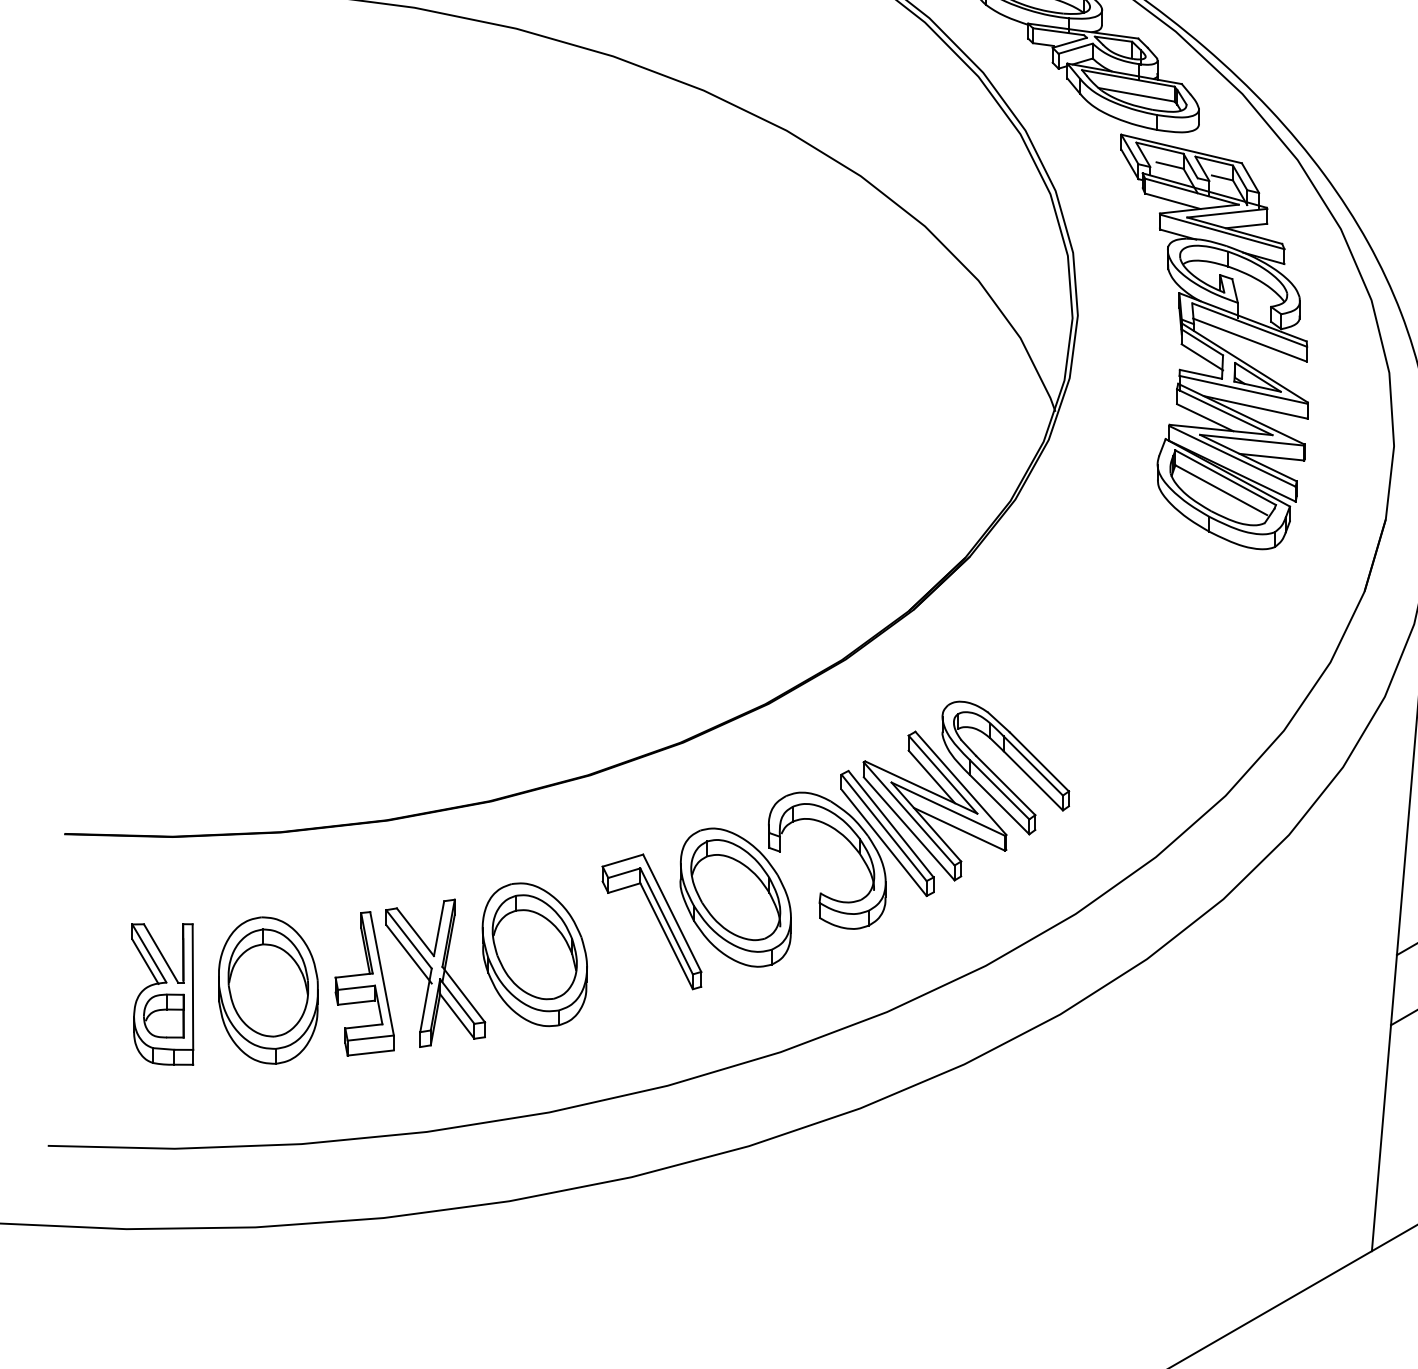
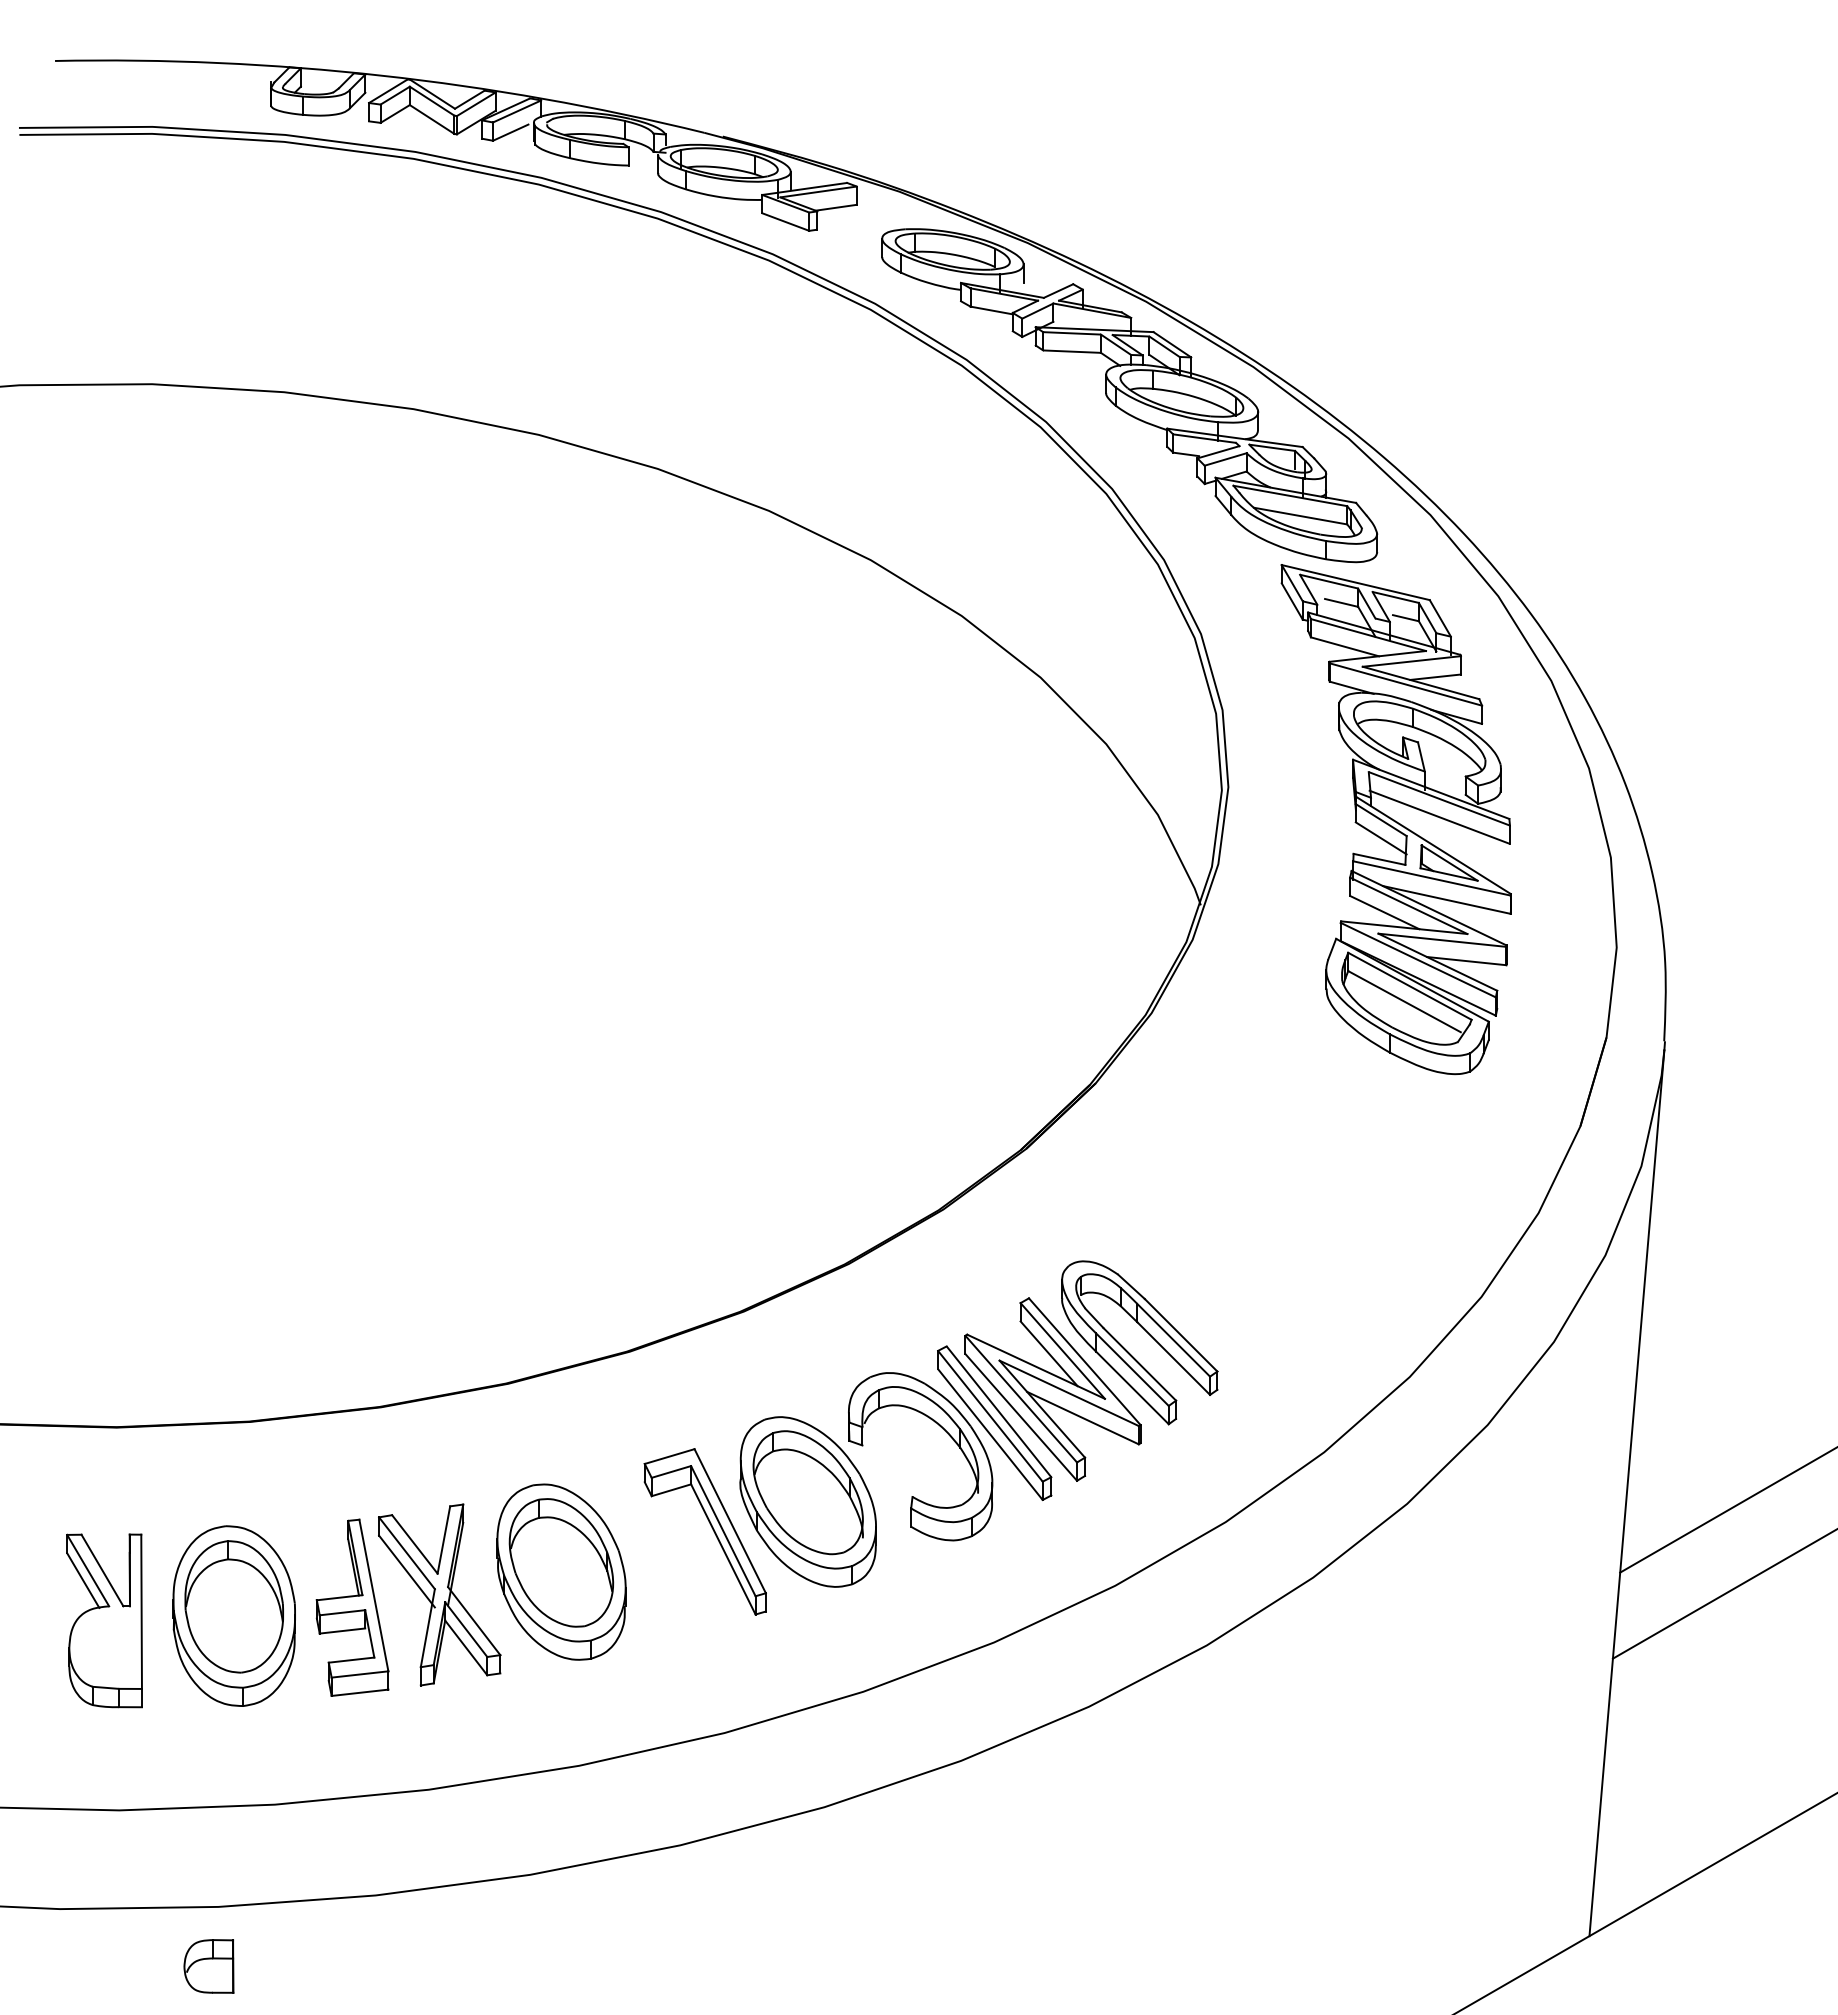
part: (163, 1016) -> (208, 1966), moved

